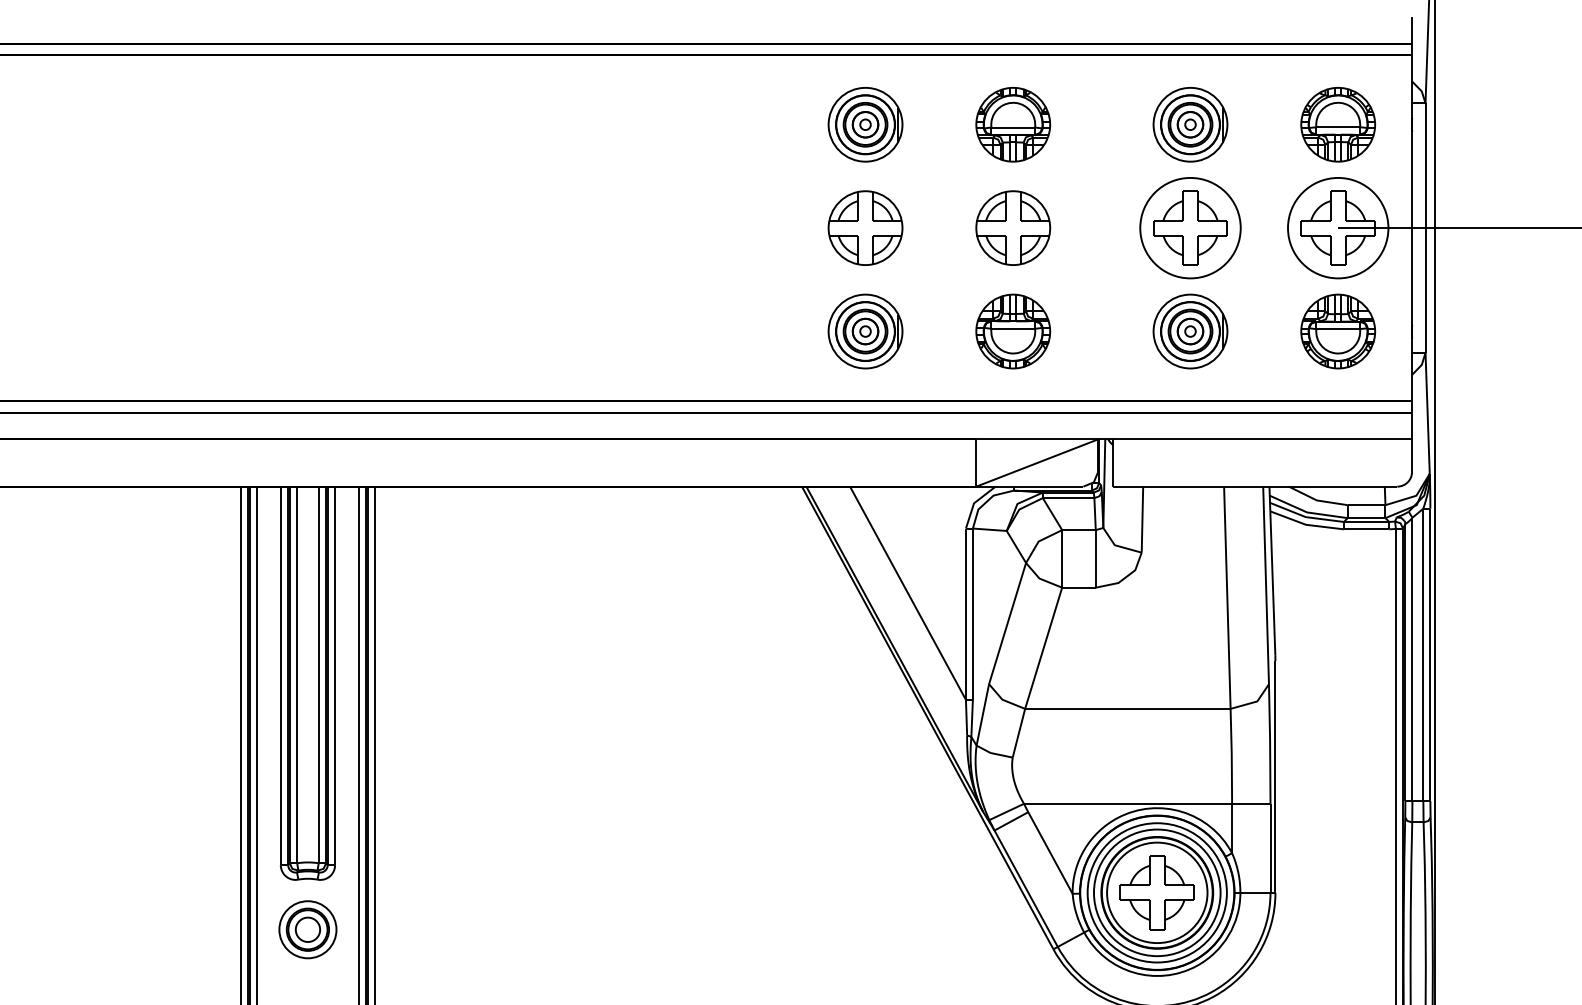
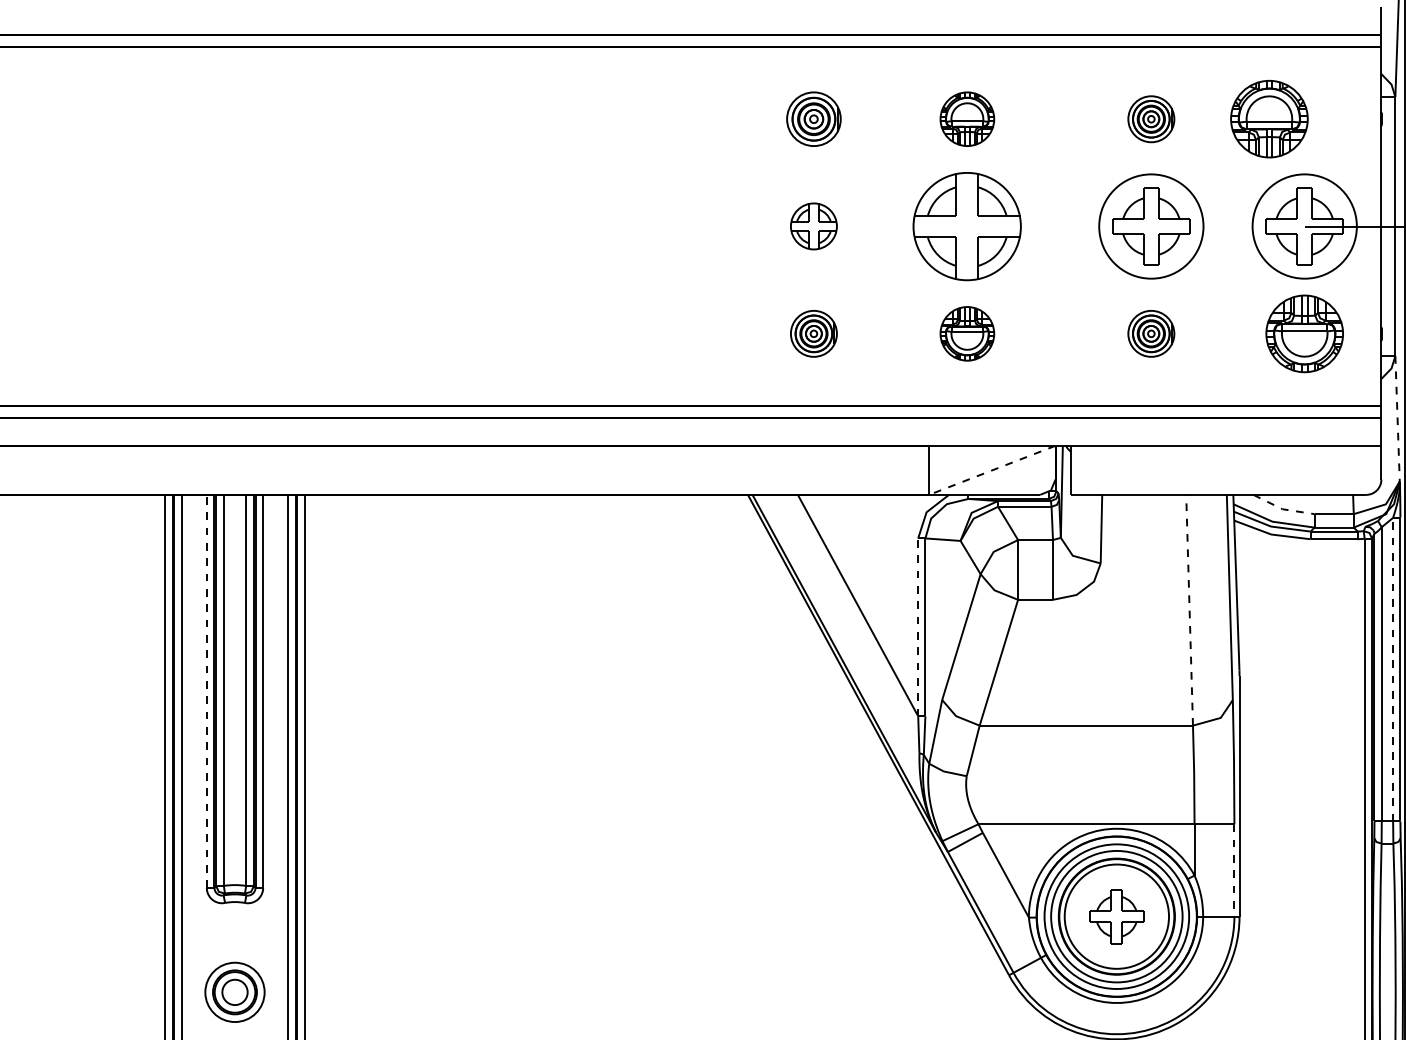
part: (865, 124) -> (813, 118), size x0.7
part: (1013, 124) -> (967, 118), size x0.7
part: (1190, 124) -> (1151, 118), size x0.6
part: (1338, 124) -> (1269, 118), moved
part: (865, 227) -> (813, 225), size x0.6
part: (1013, 227) -> (967, 225), size x1.4
part: (865, 331) -> (813, 333), size x0.6
part: (1013, 331) -> (967, 333), size x0.7
part: (1190, 331) -> (1151, 333), size x0.6
line: (1427, 413) -> (1397, 418), solid -> dashed
line: (1036, 463) -> (991, 470), solid -> dashed
line: (1316, 500) -> (1282, 509), solid -> dashed
line: (1227, 597) -> (1189, 610), solid -> dashed
line: (965, 614) -> (917, 627), solid -> dashed
line: (1423, 654) -> (1393, 669), solid -> dashed
line: (280, 675) -> (206, 690), solid -> dashed
line: (1270, 848) -> (1234, 870), solid -> dashed
part: (1156, 892) -> (1116, 916), size x0.7
part: (307, 929) -> (234, 992), moved

